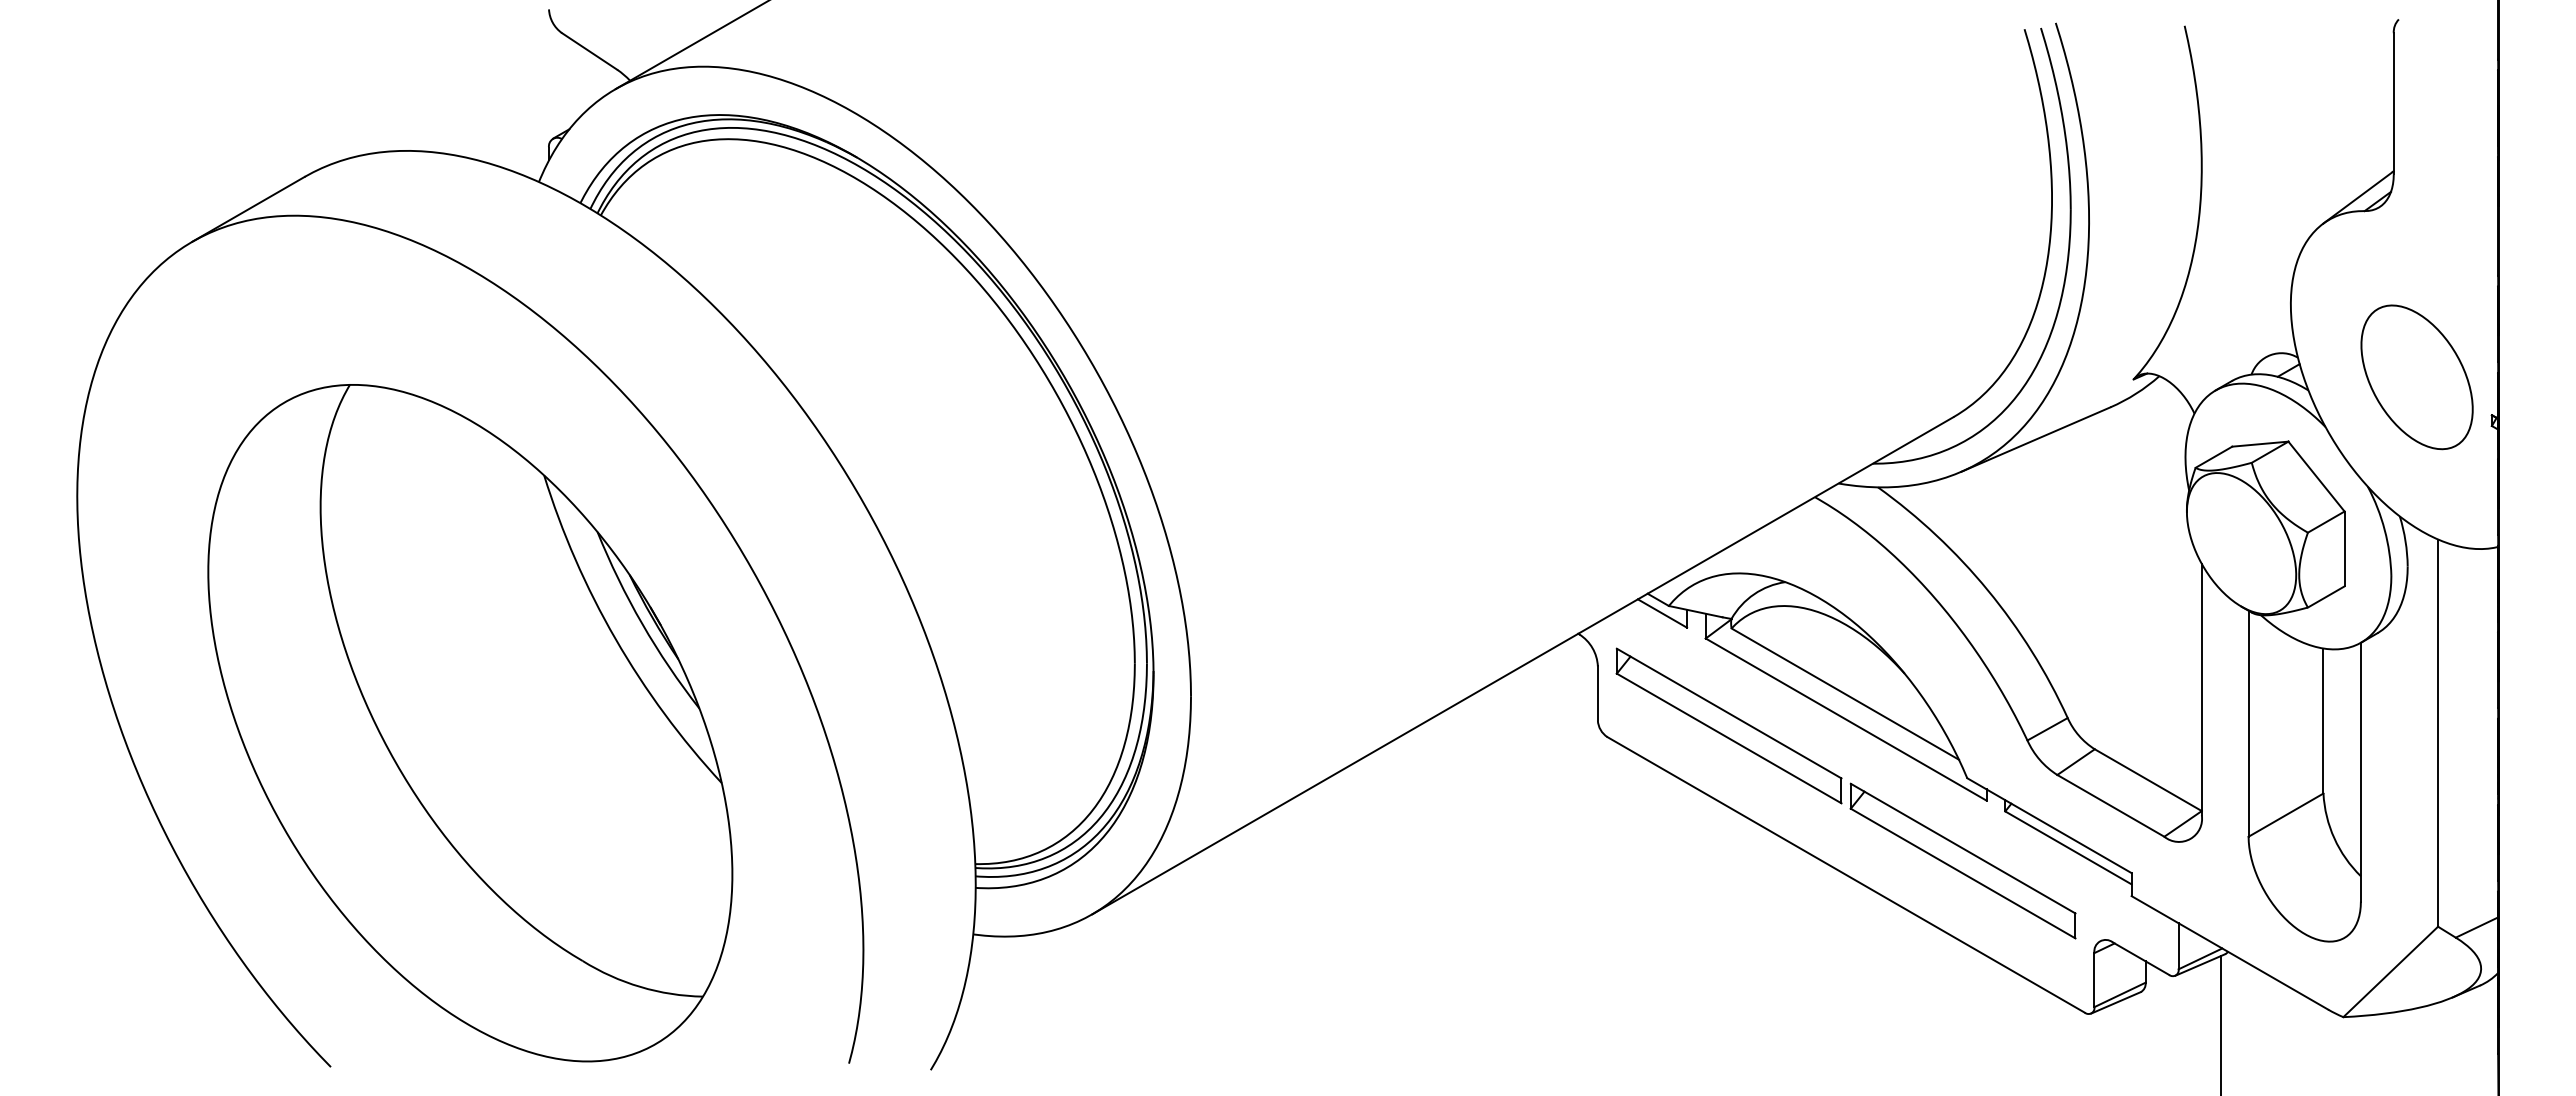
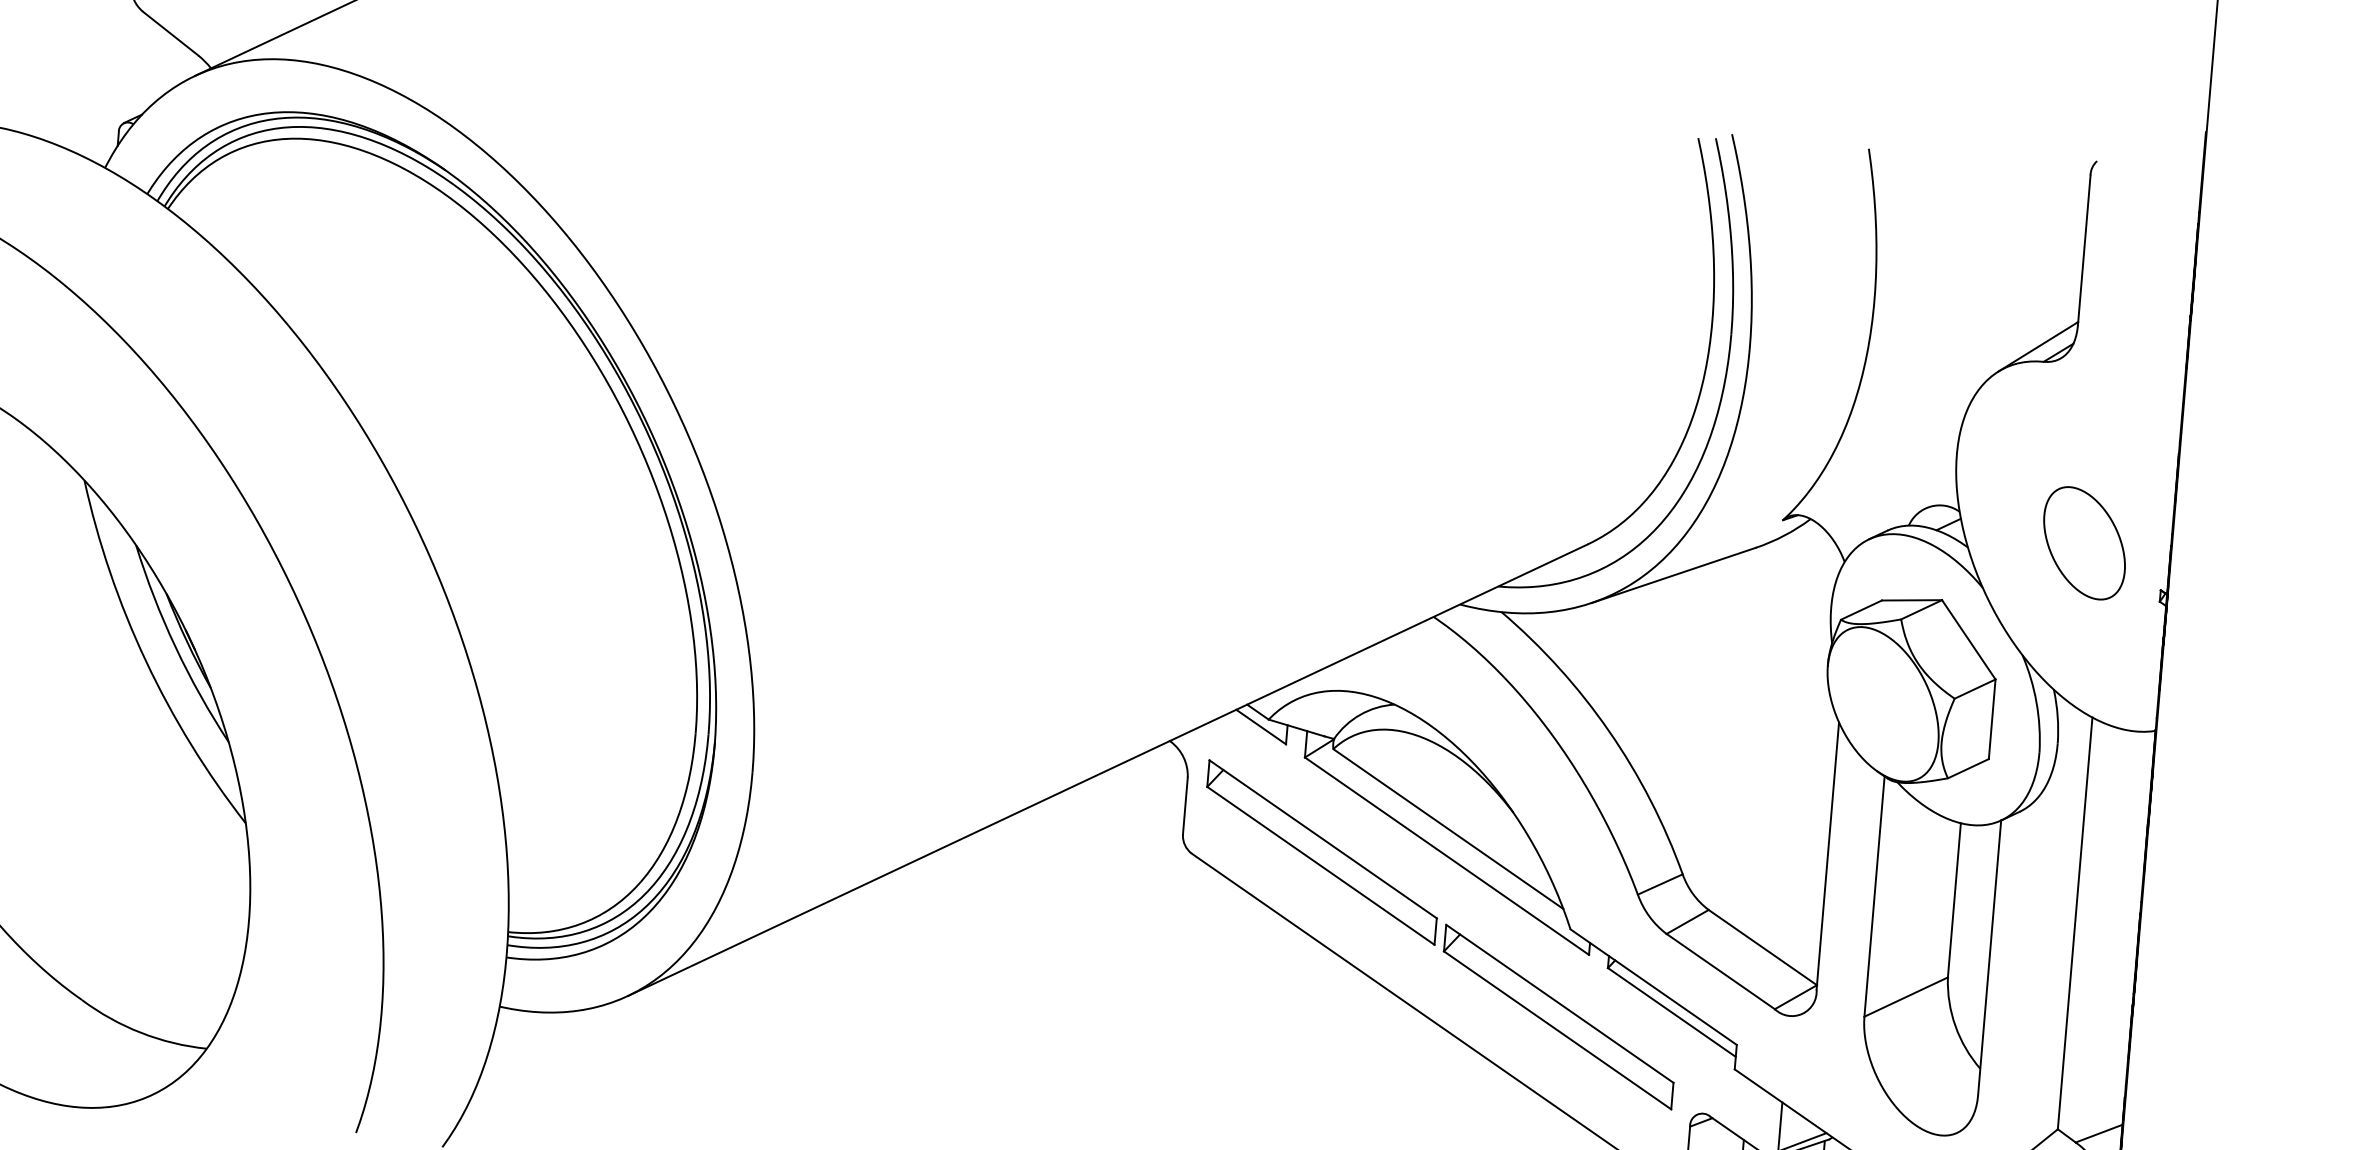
part: (2416, 377) -> (2083, 543), size x0.71

